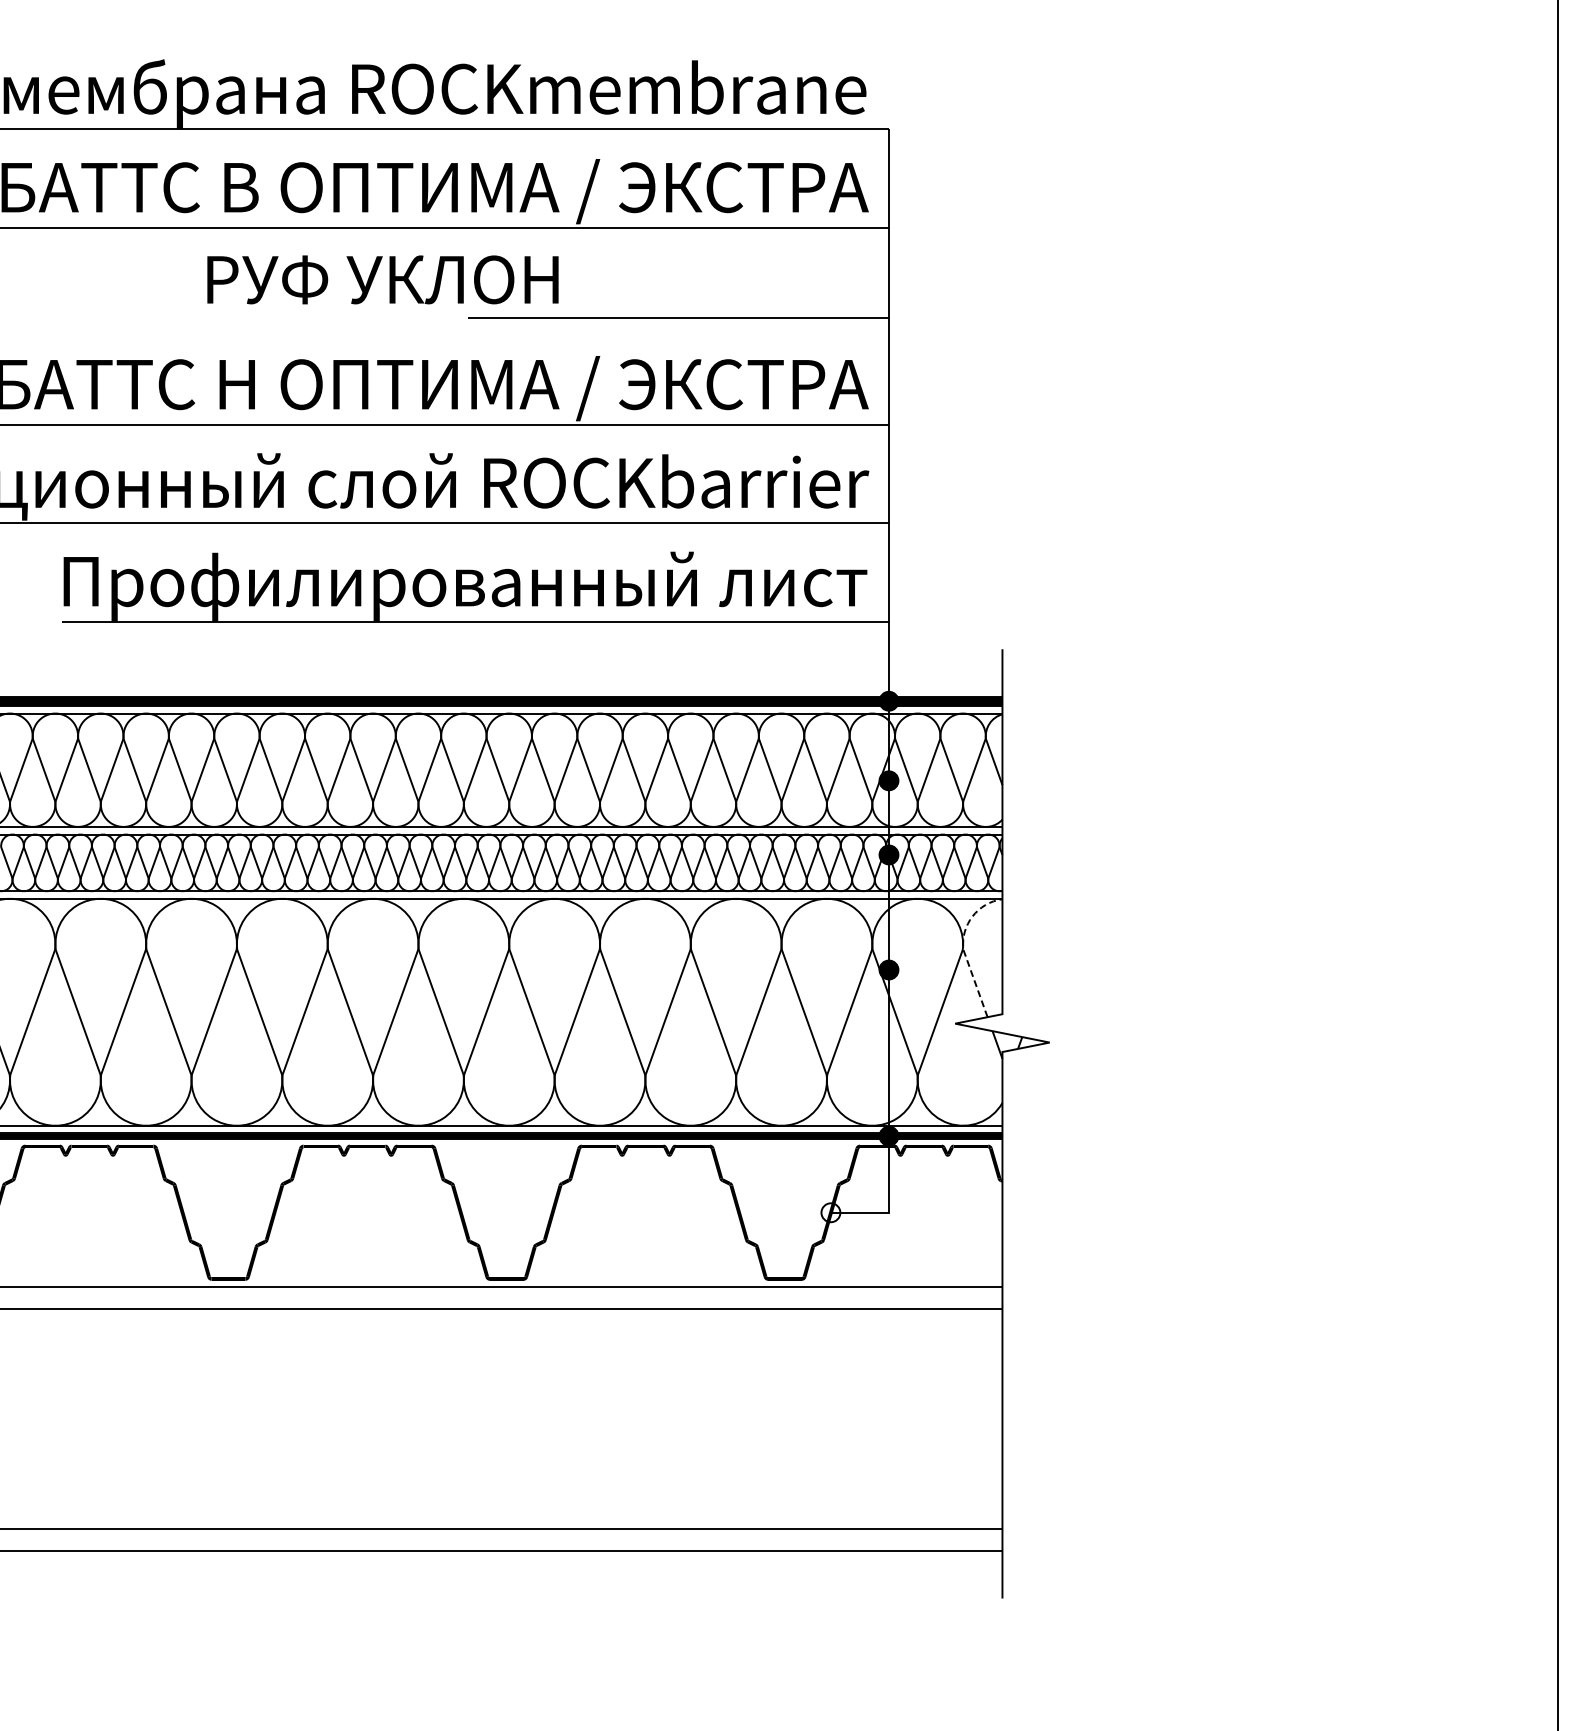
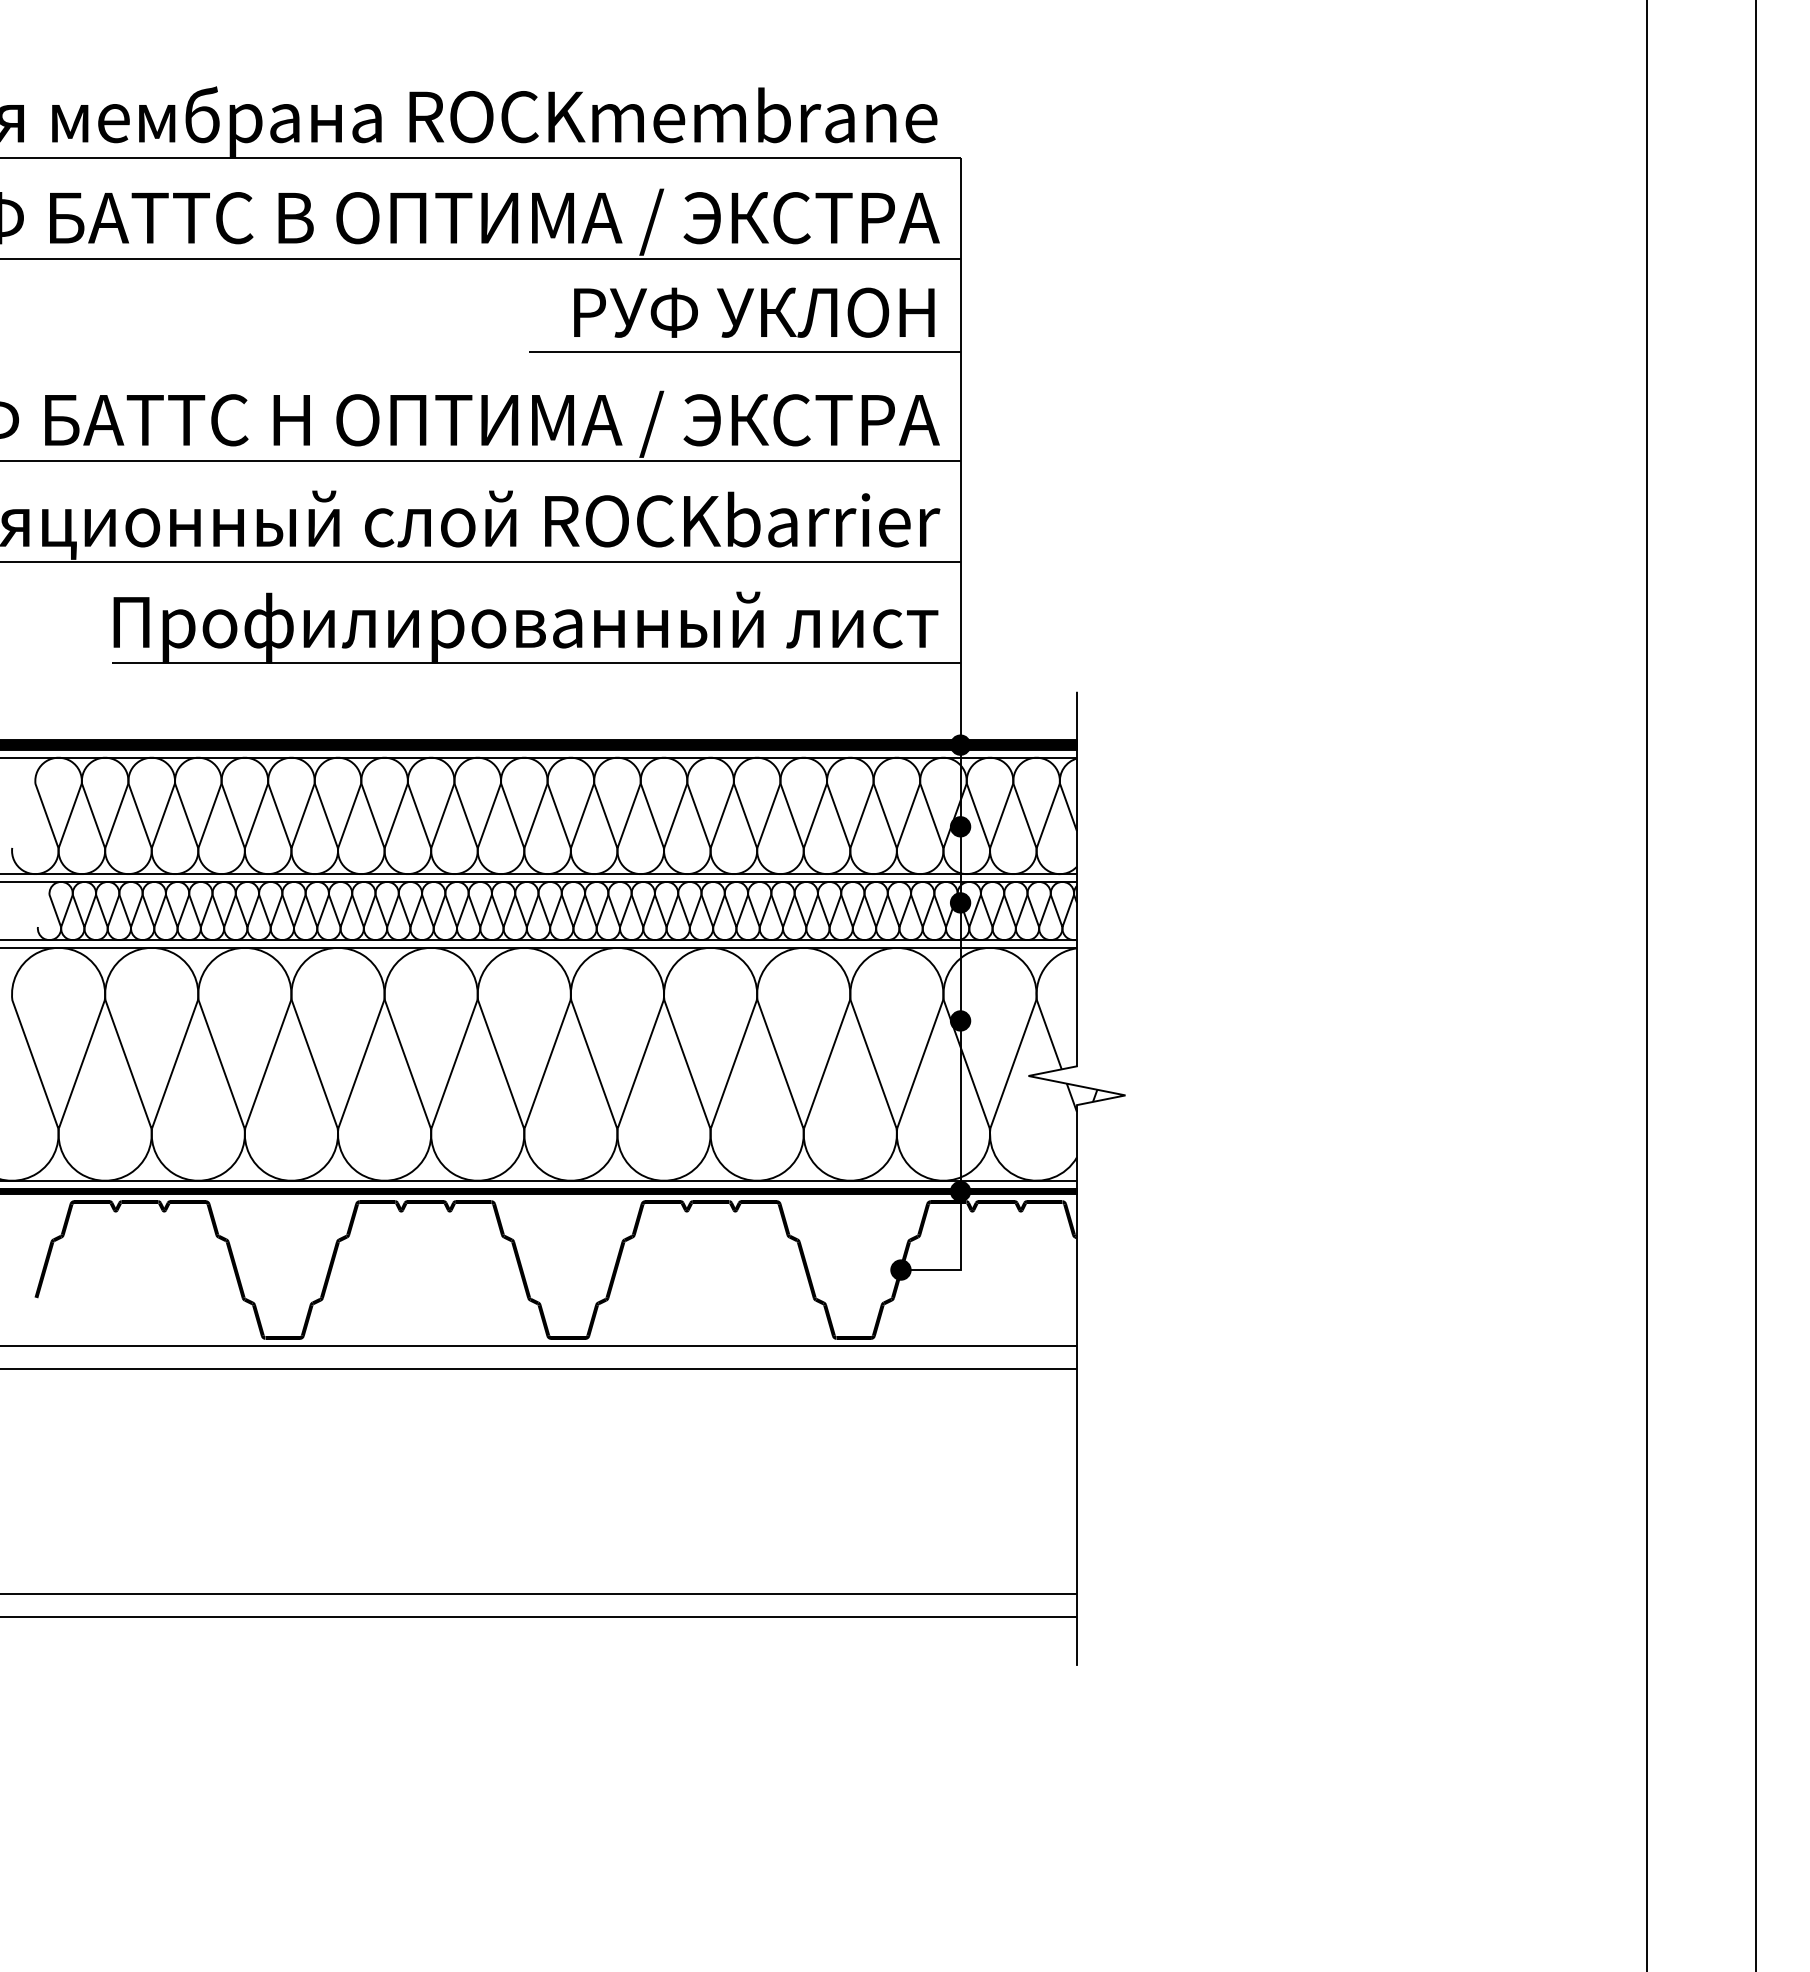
text: (383, 279) -> (754, 312), moved
line: (962, 941) -> (1036, 991), dashed -> solid
fill: (830, 1212) -> (900, 1269), added

